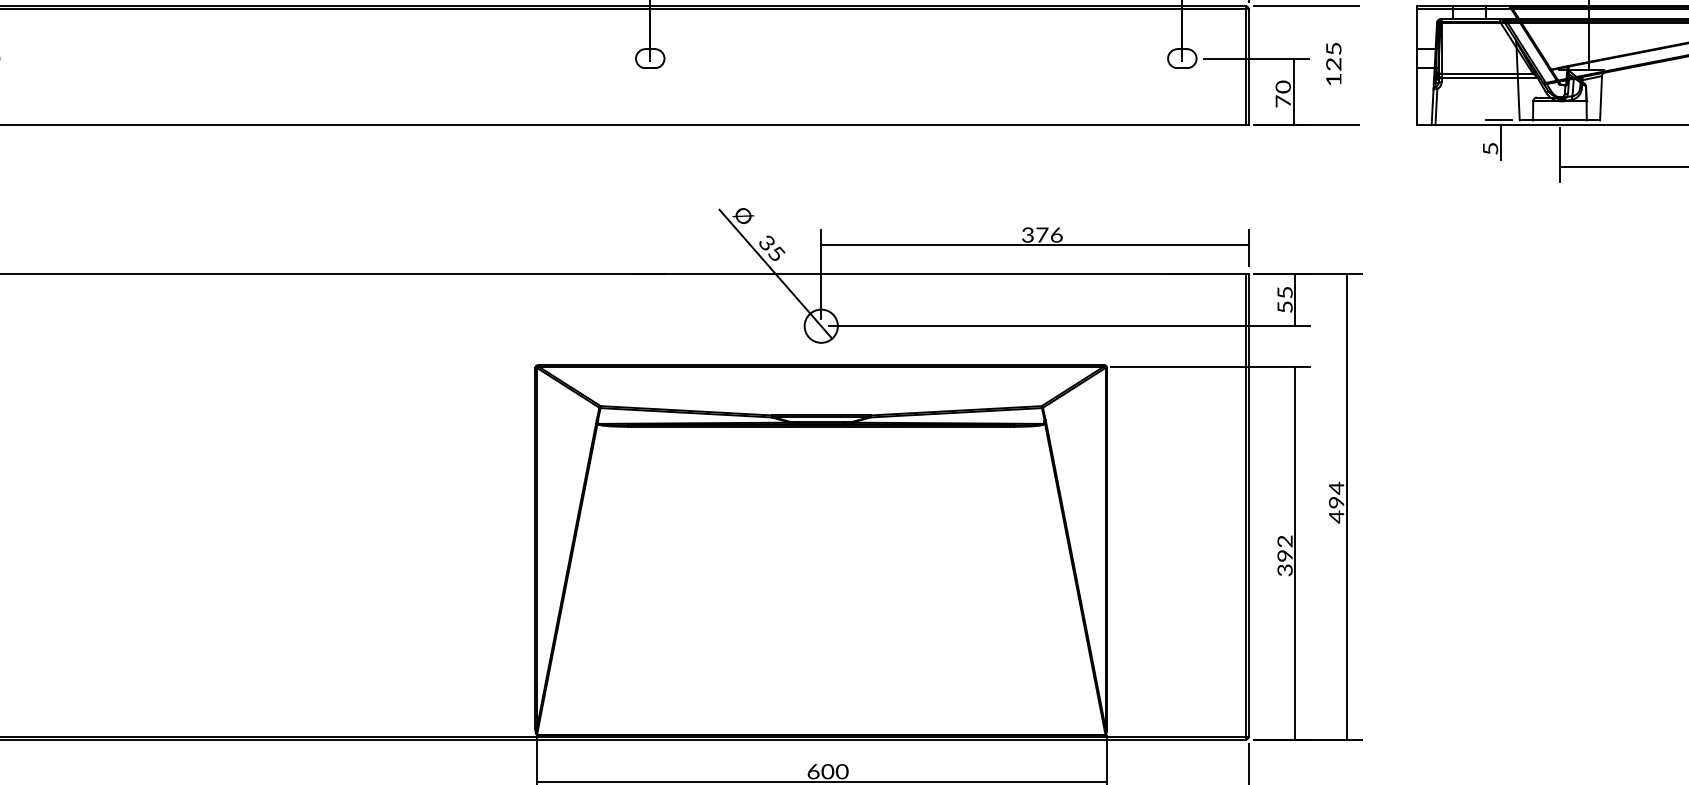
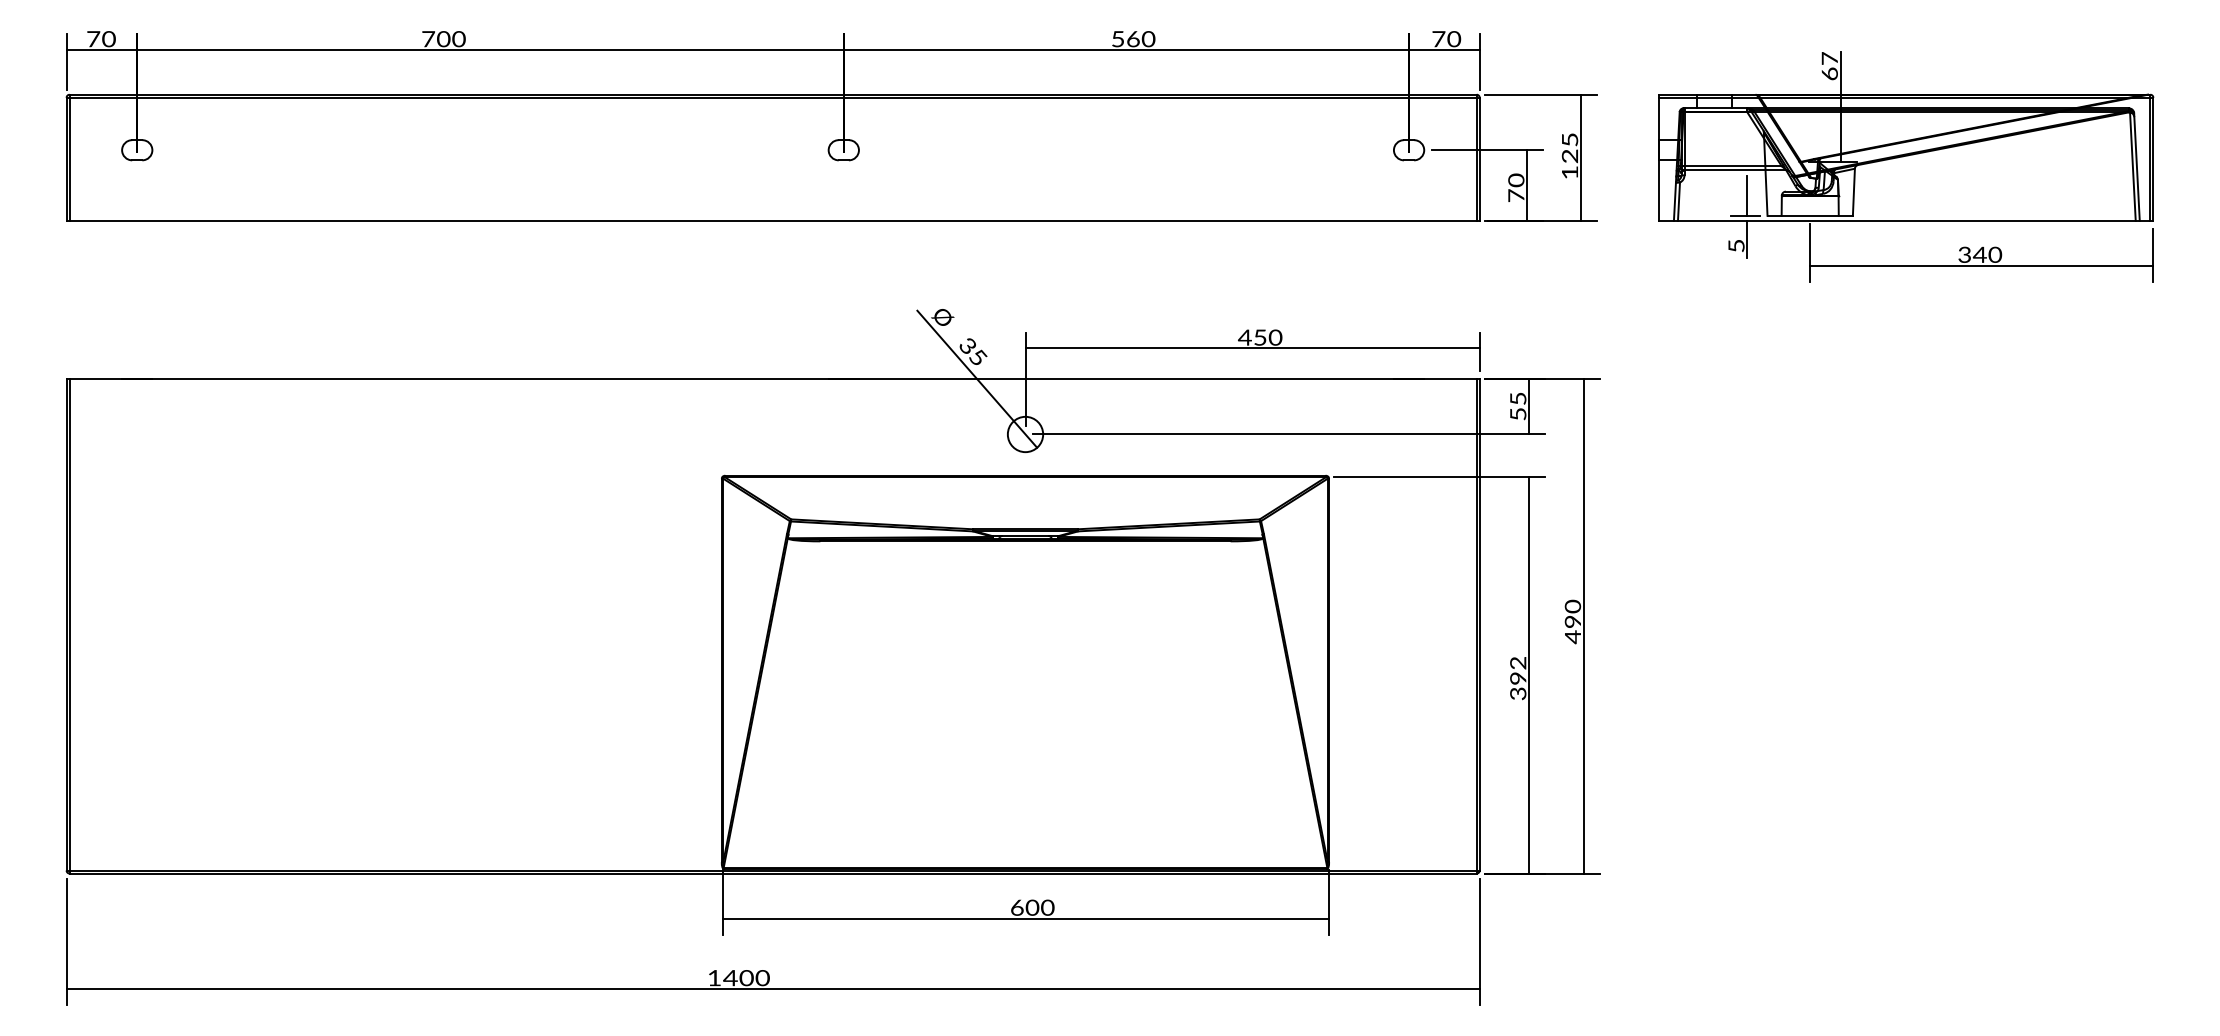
line: (1343, 65) -> (1580, 157), added
line: (1500, 101) -> (1747, 195), added
text: (1042, 234) -> (1260, 337), 376 -> 450
text: (1336, 488) -> (1572, 606), 494 -> 490

